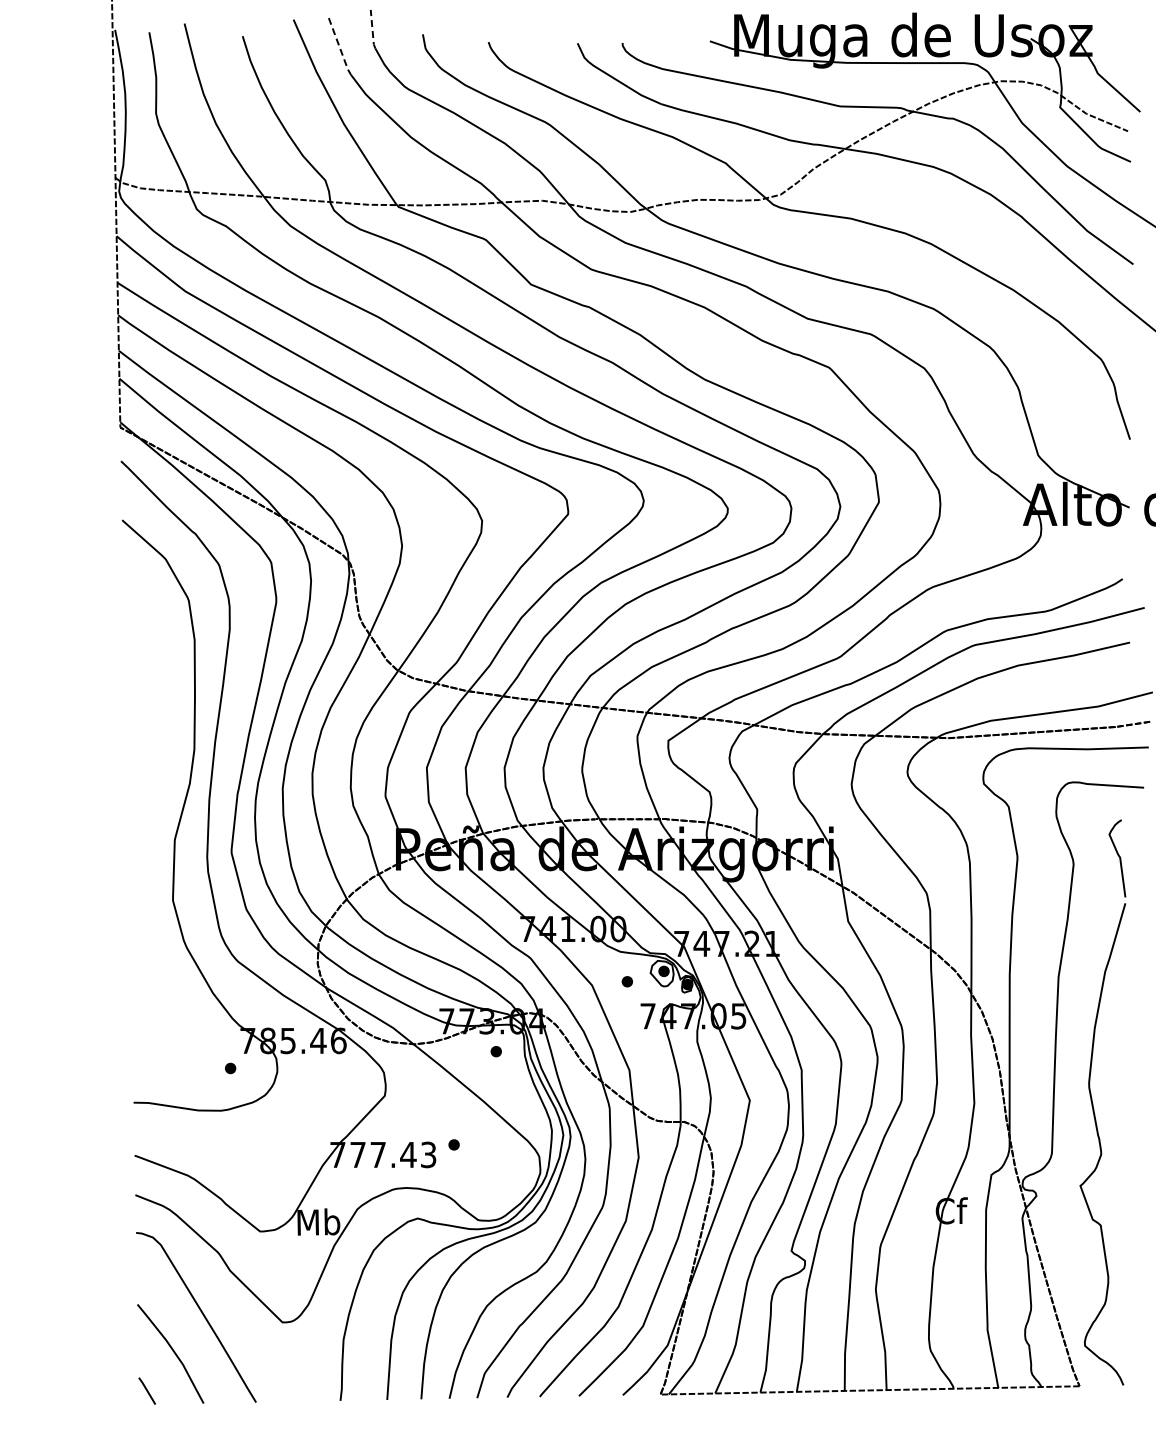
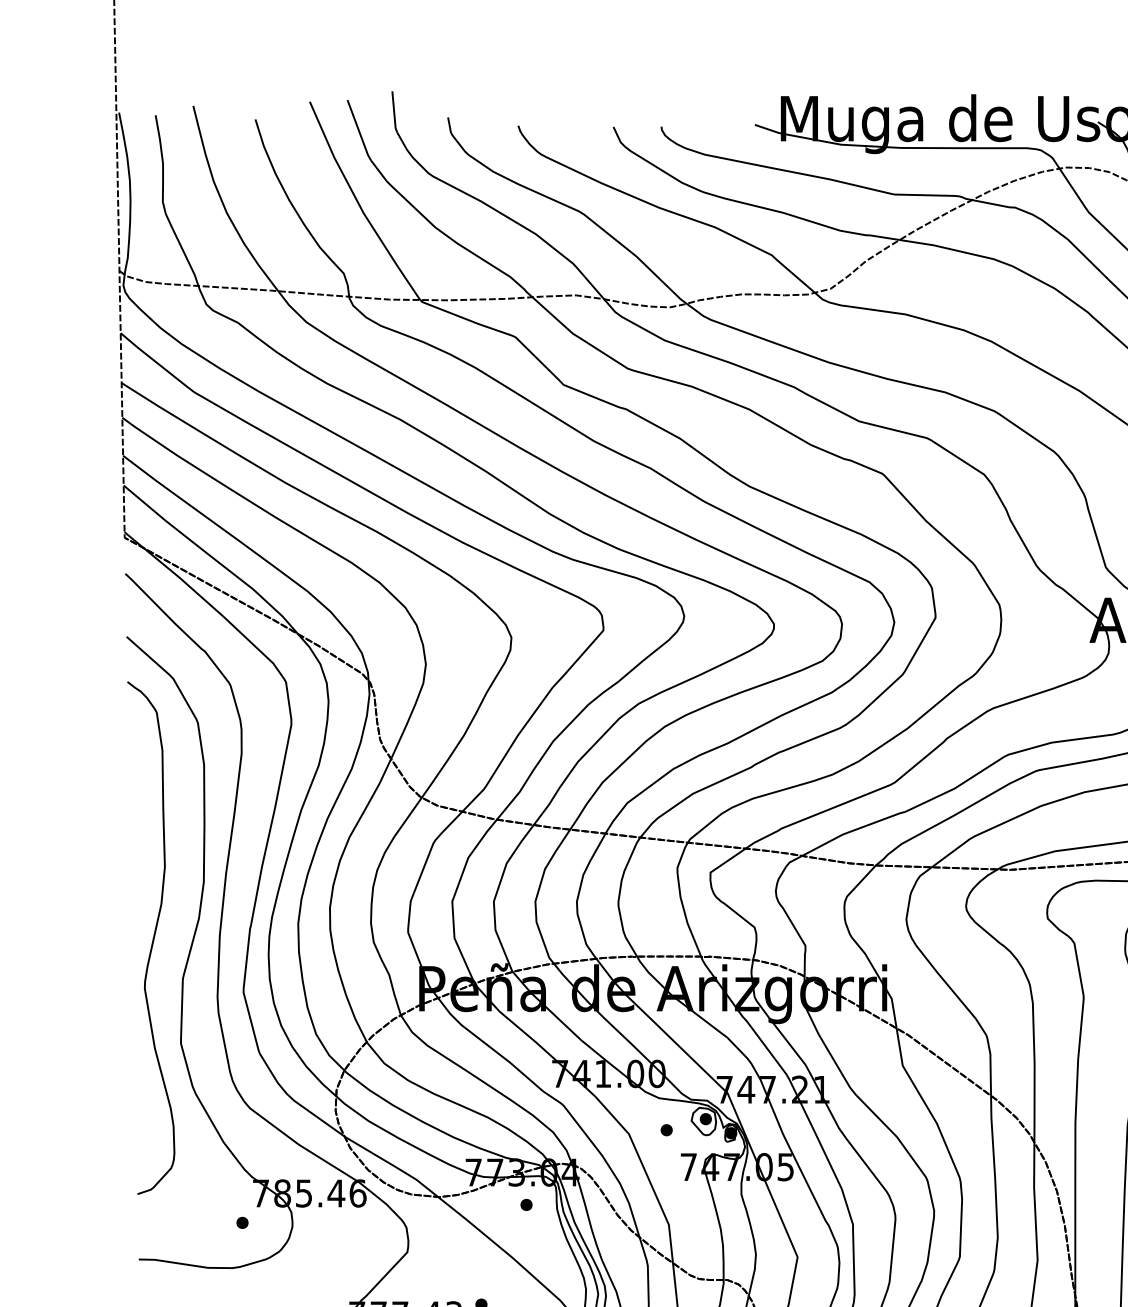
line: (372, 29) -> (394, 112), dashed -> solid
line: (339, 47) -> (358, 131), dashed -> solid
curve: (146, 801) -> (152, 937), added

